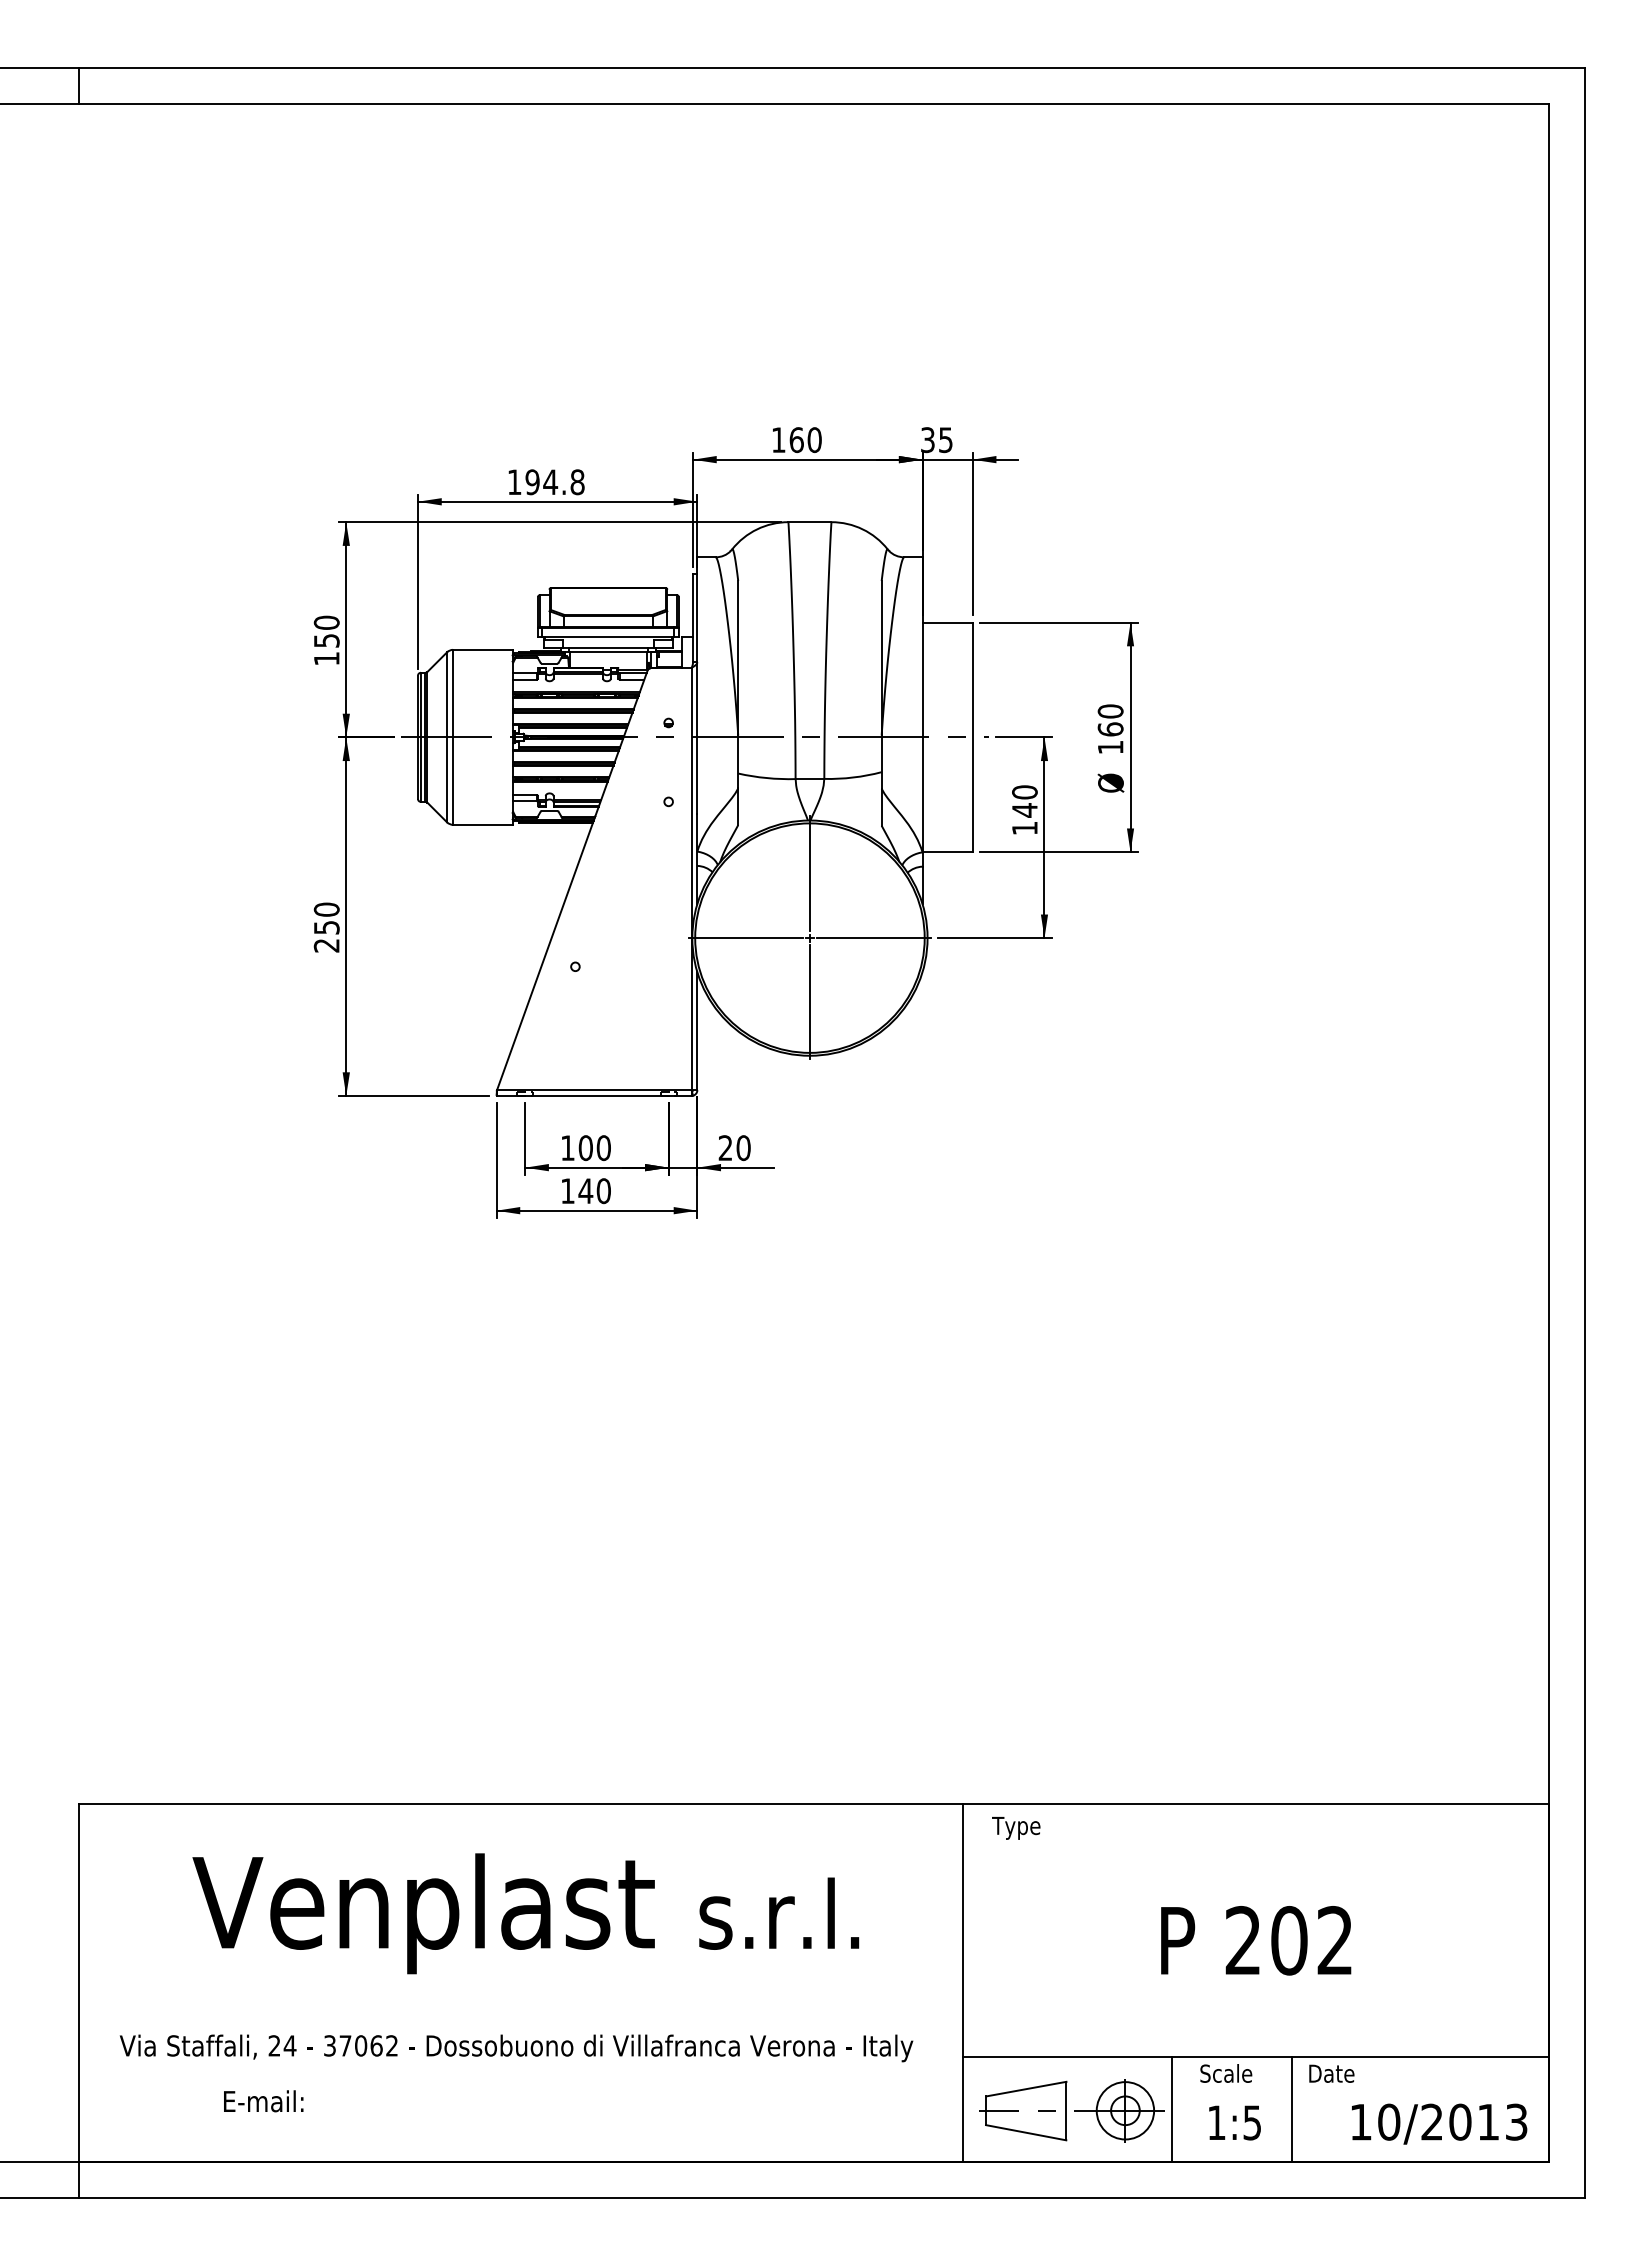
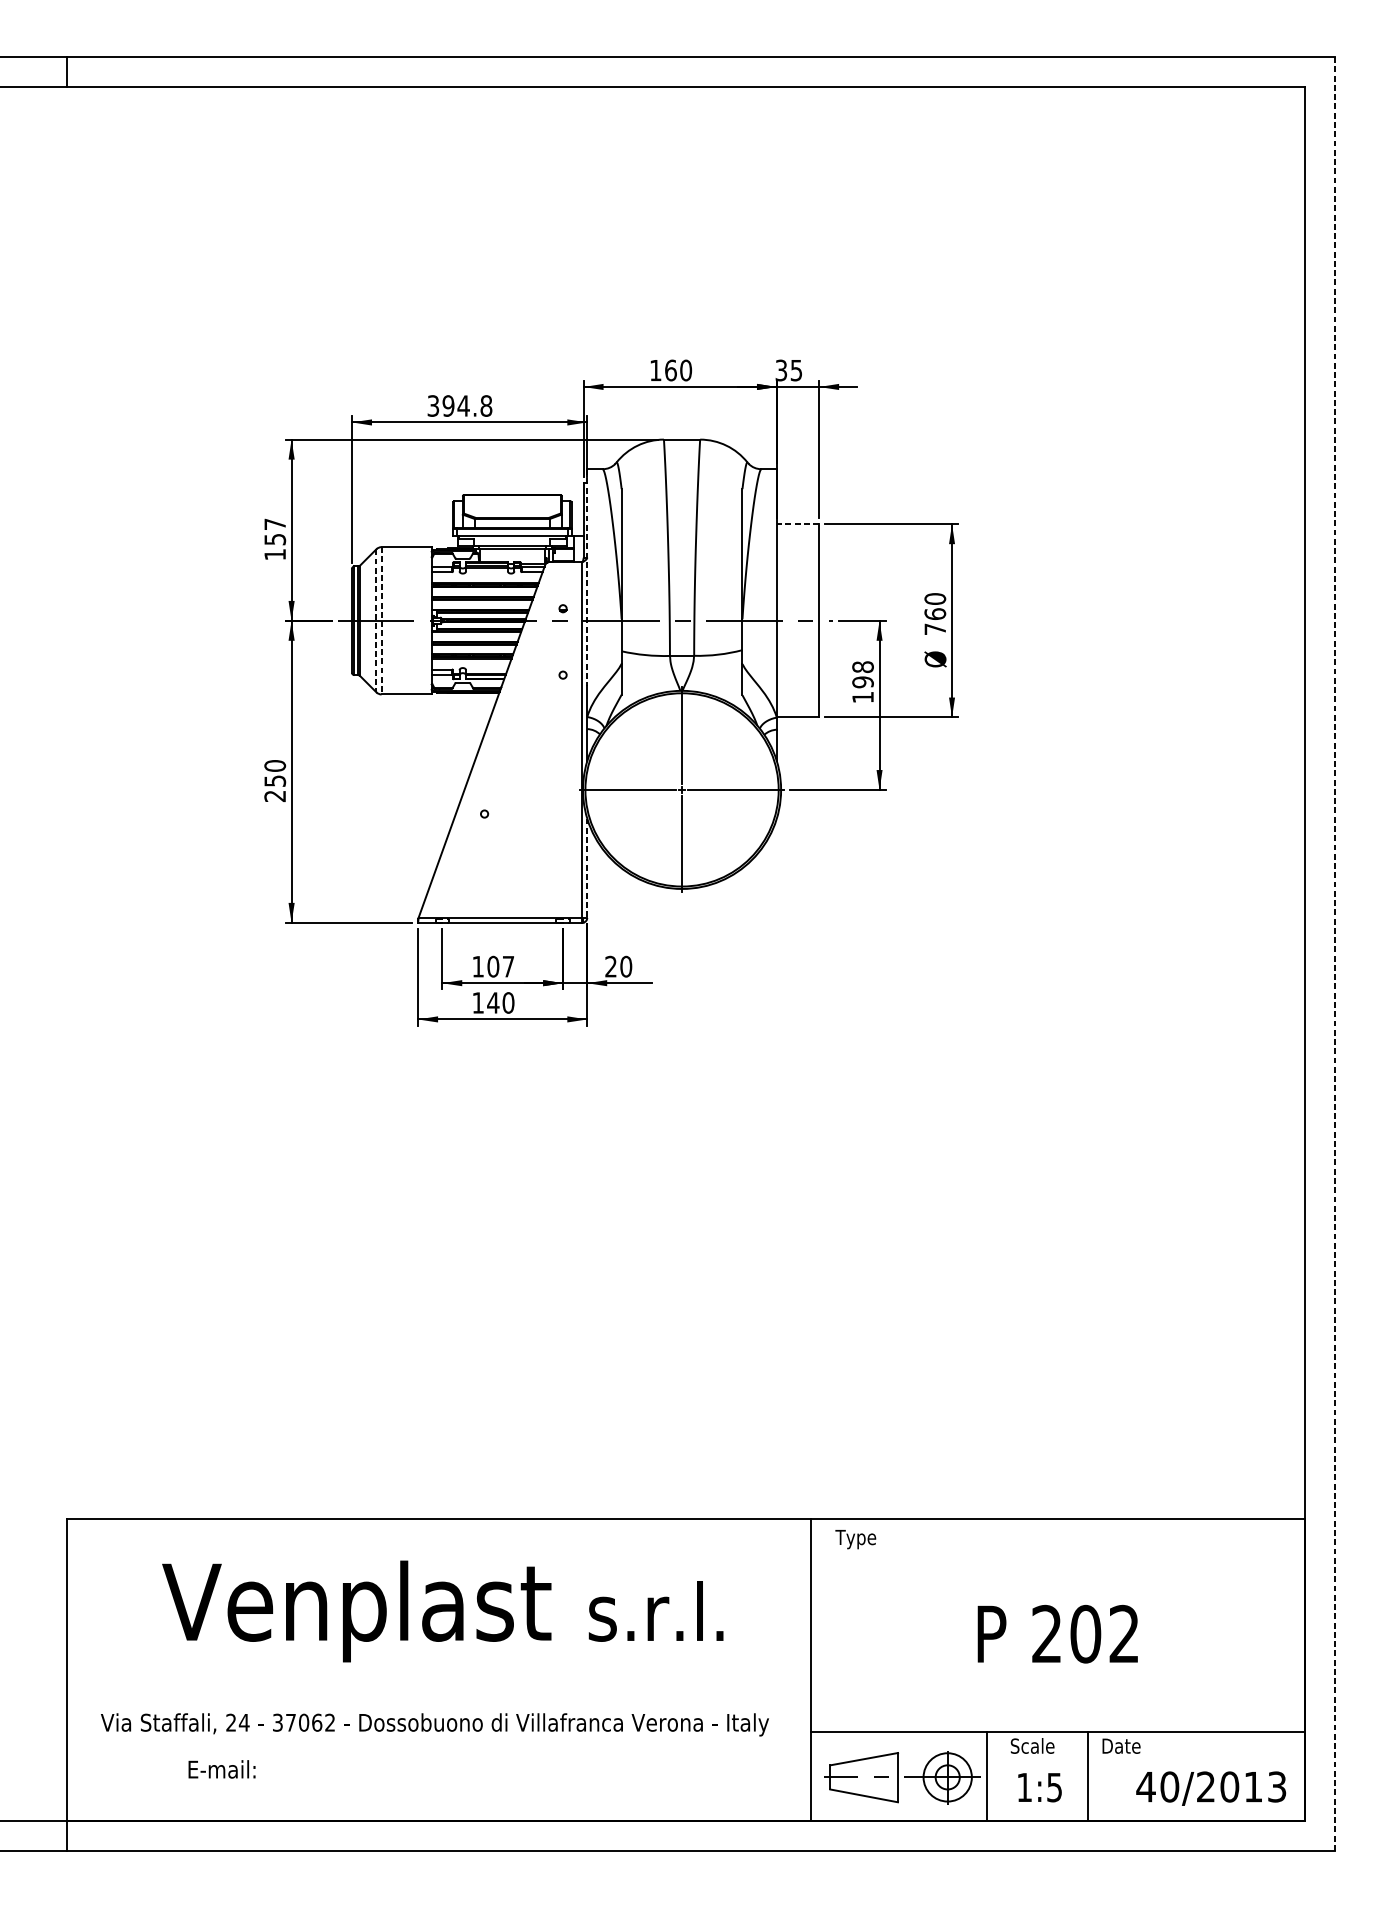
text: (514, 482) -> (433, 406), 194.8 -> 394.8
text: (326, 622) -> (274, 524), 150 -> 157
line: (947, 622) -> (797, 524), solid -> dashed
line: (697, 686) -> (587, 578), solid -> dashed
line: (447, 737) -> (376, 620), solid -> dashed
line: (453, 737) -> (381, 620), solid -> dashed
text: (1110, 747) -> (935, 629), 160 -> 760
text: (1024, 801) -> (862, 674), 140 -> 198
line: (697, 1031) -> (587, 868), solid -> dashed
line: (1585, 1132) -> (1335, 953), solid -> dashed
text: (603, 1148) -> (508, 967), 100 -> 107
text: (1360, 2122) -> (1145, 1787), 10/2013 -> 40/2013

